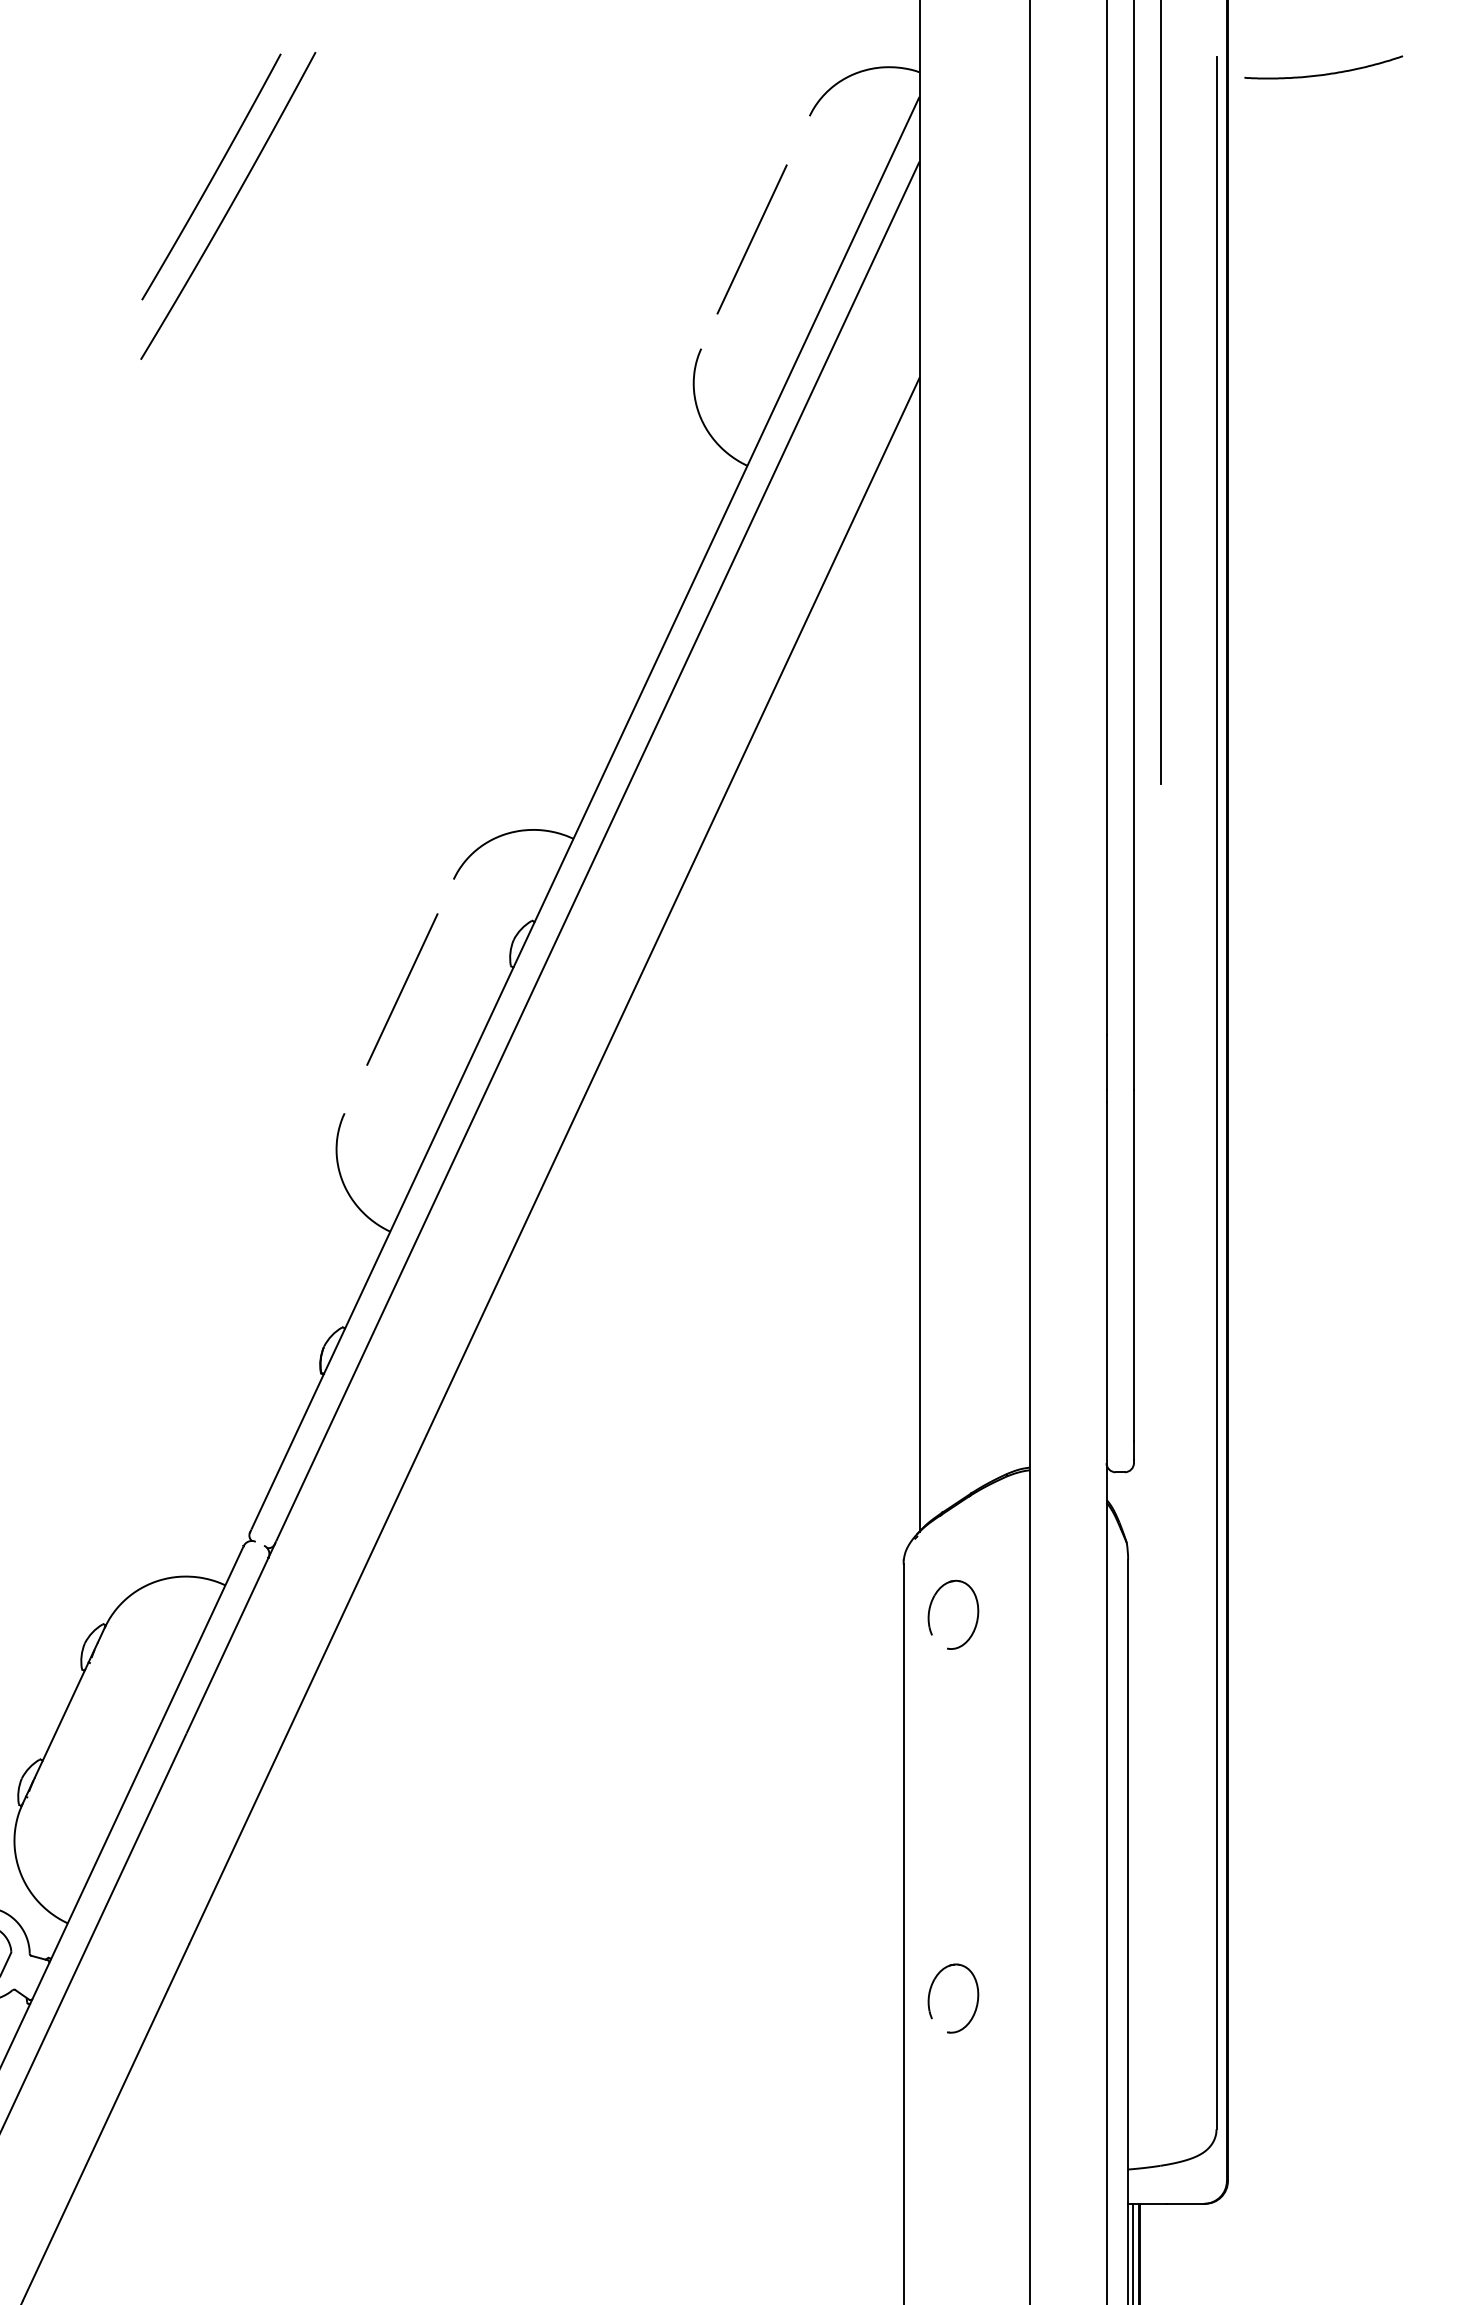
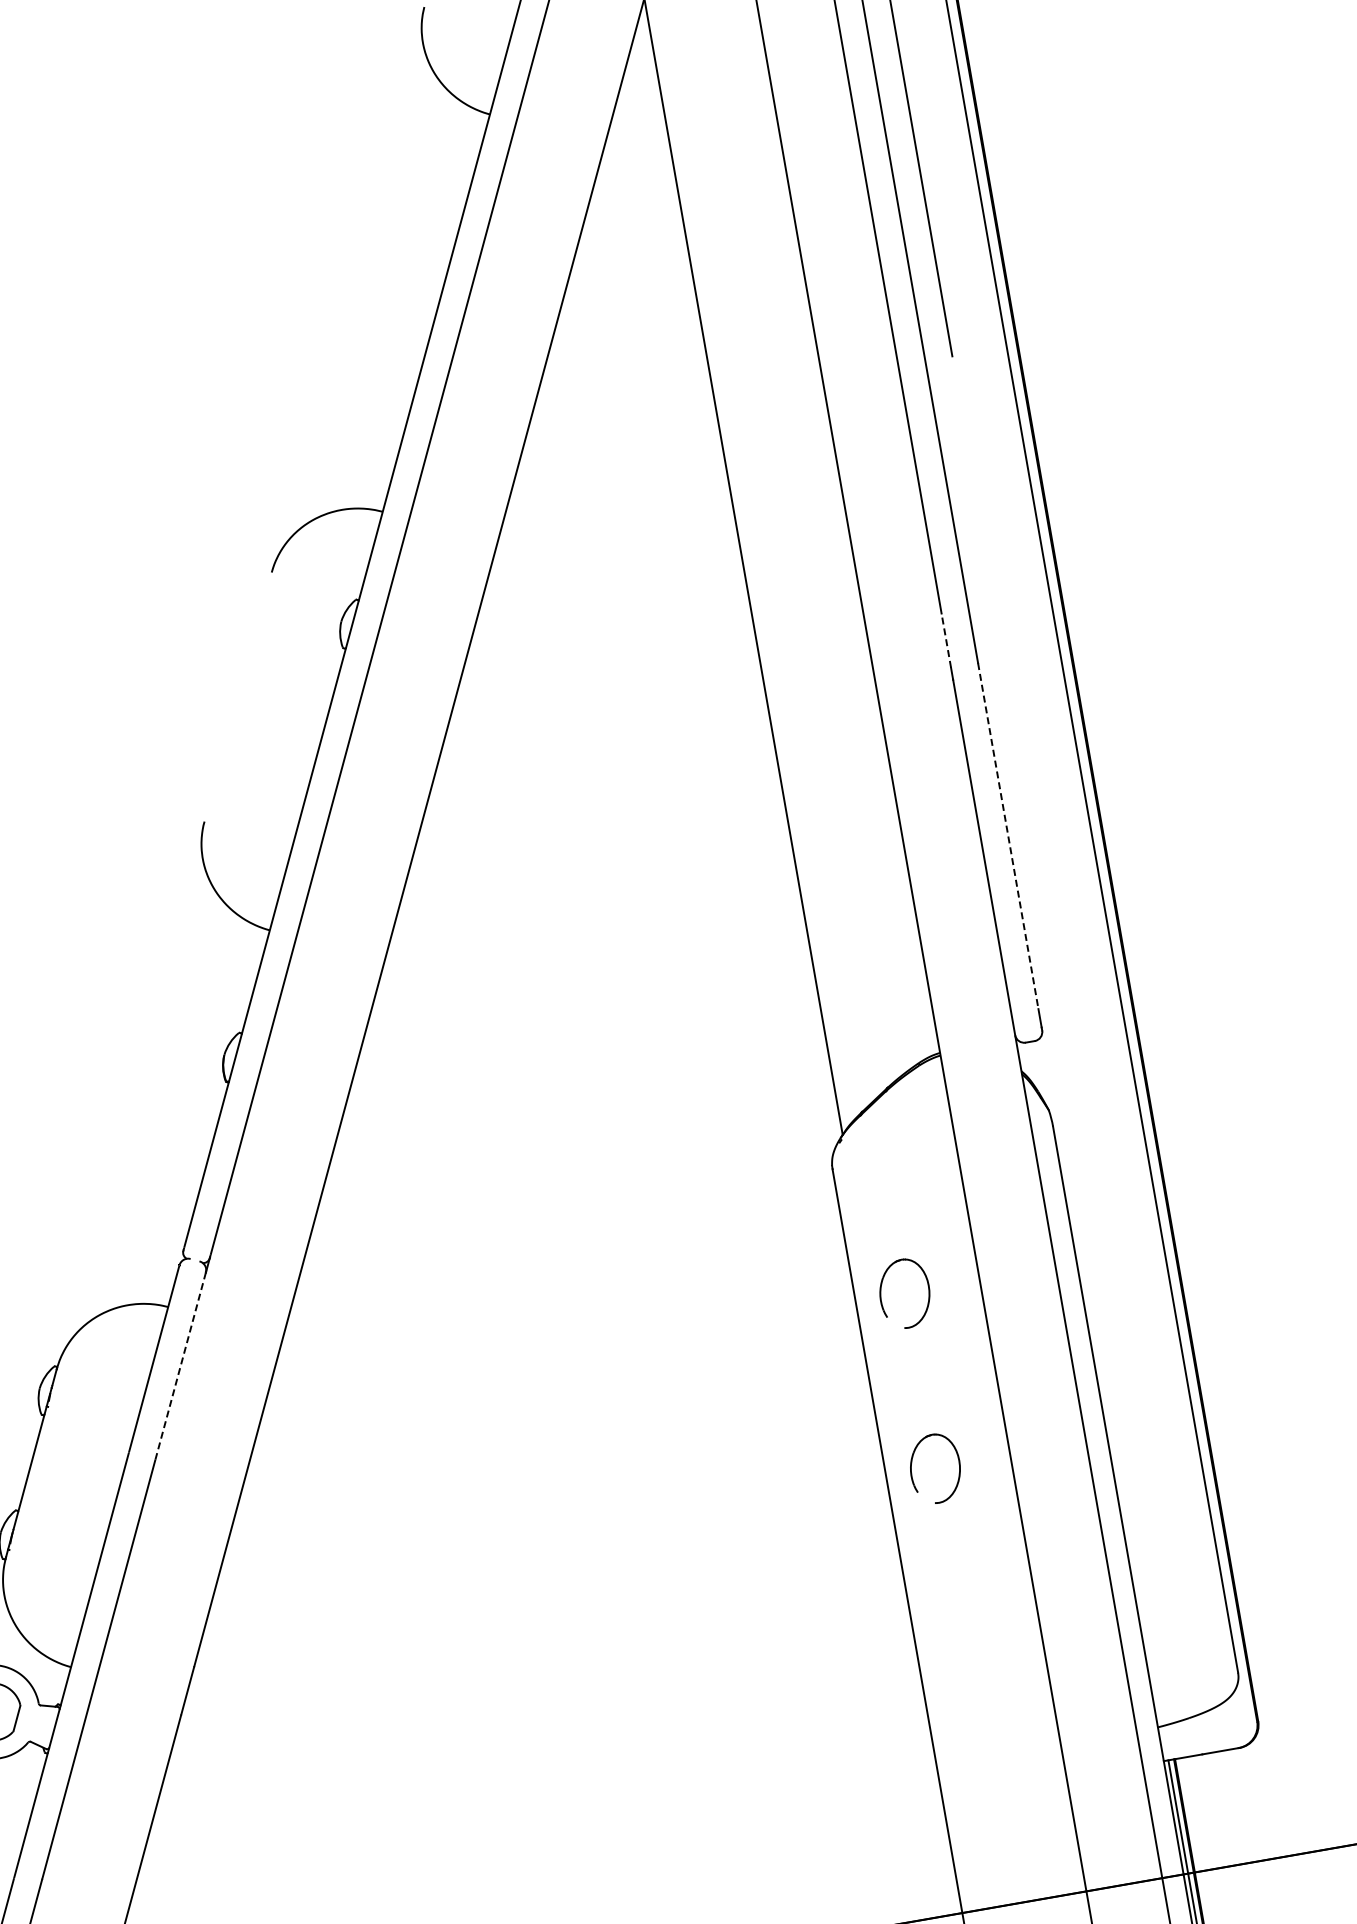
line: (402, 989) -> (240, 689), removed
line: (1106, 1062) -> (946, 640), solid -> dashed
line: (1133, 1265) -> (1007, 835), solid -> dashed
part: (930, 1610) -> (881, 1293), moved
line: (227, 1645) -> (180, 1365), solid -> dashed
part: (976, 2001) -> (958, 1467), moved

